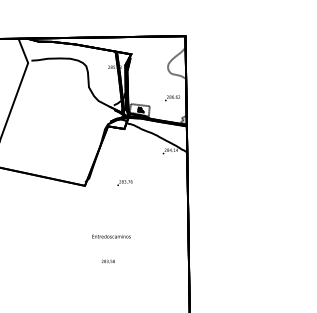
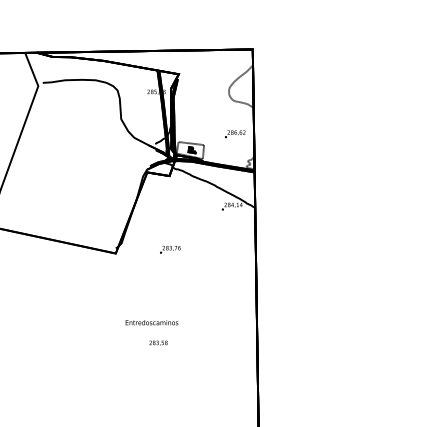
text: (107, 261) -> (157, 342), moved

